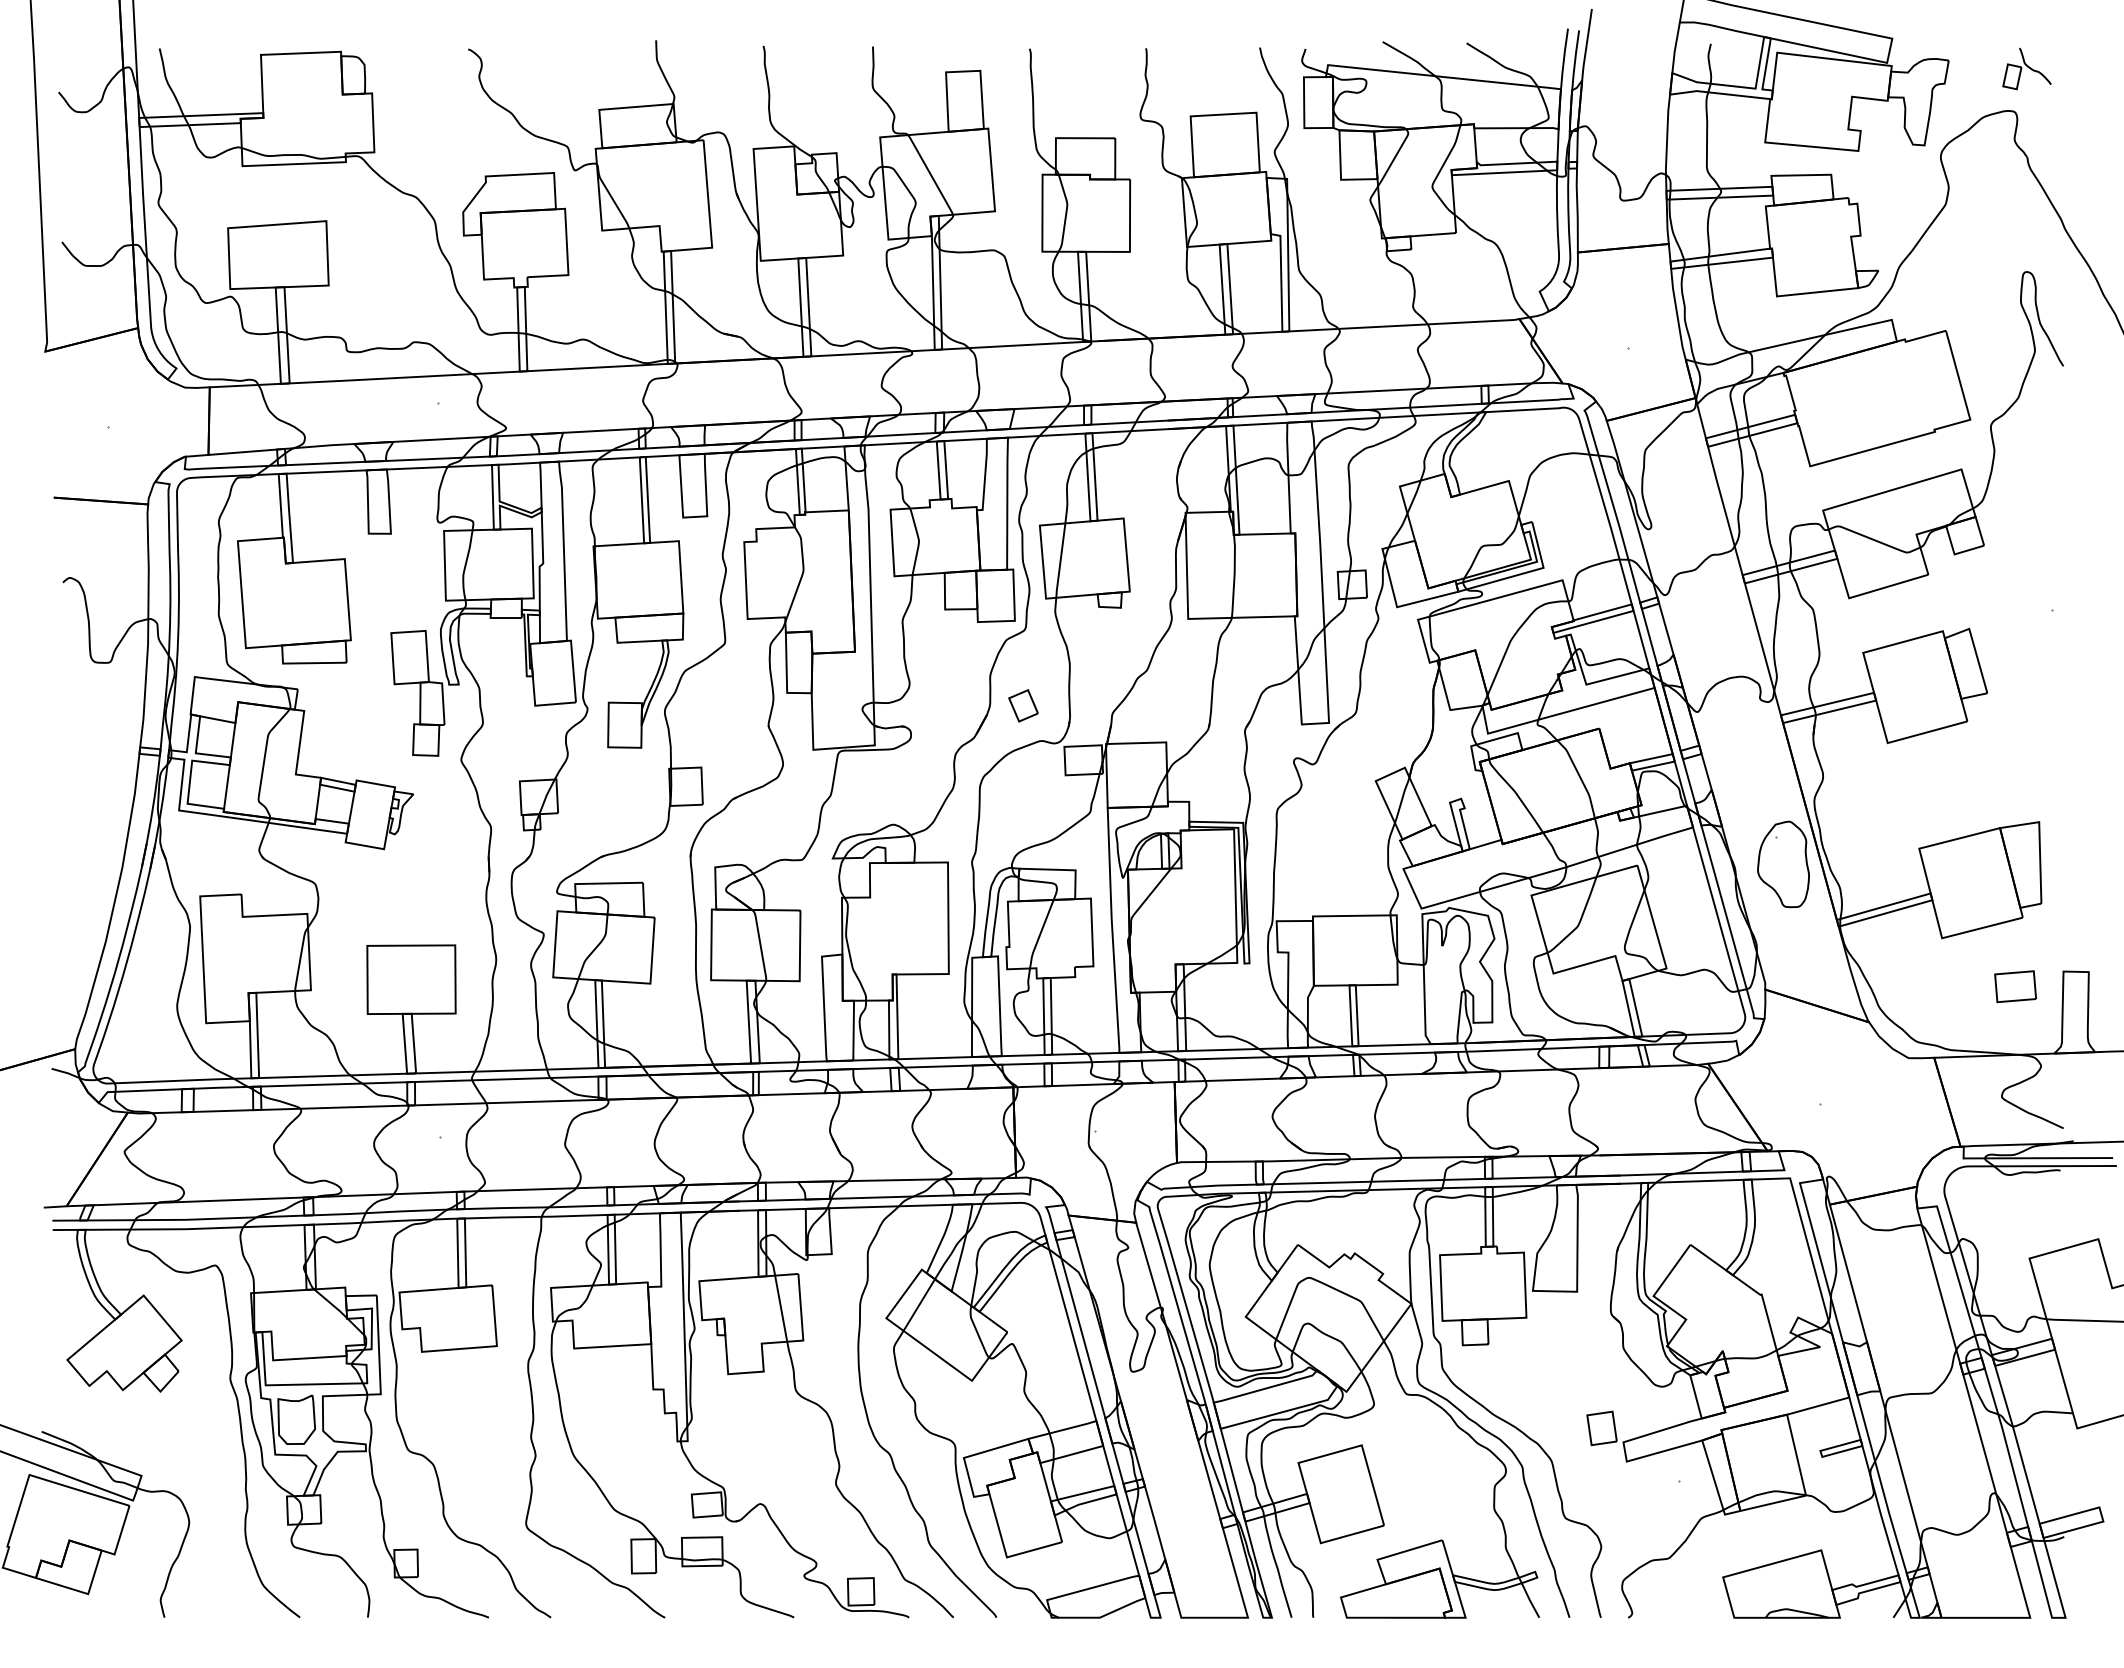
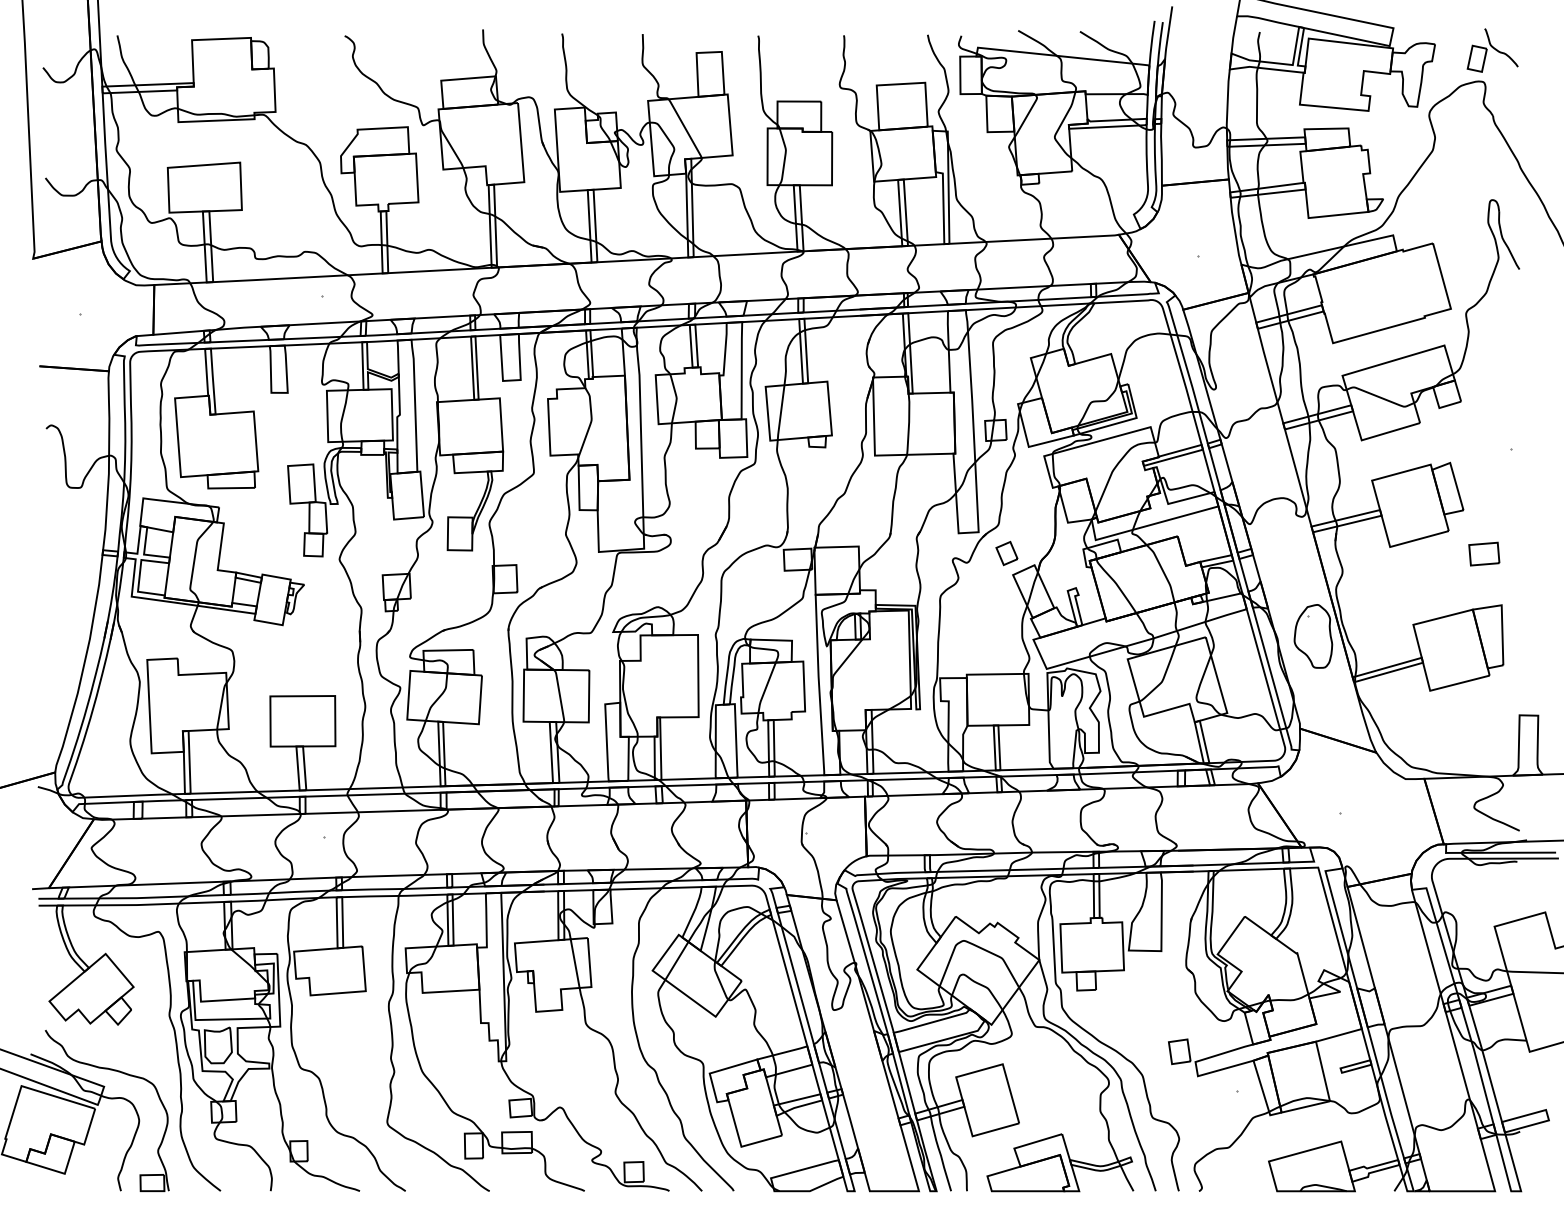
part: (2026, 68) -> (1492, 50), size x1.43
part: (1023, 705) -> (1007, 553), moved
part: (2015, 986) -> (1484, 553), moved
part: (158, 1455) -> (116, 1071), added

